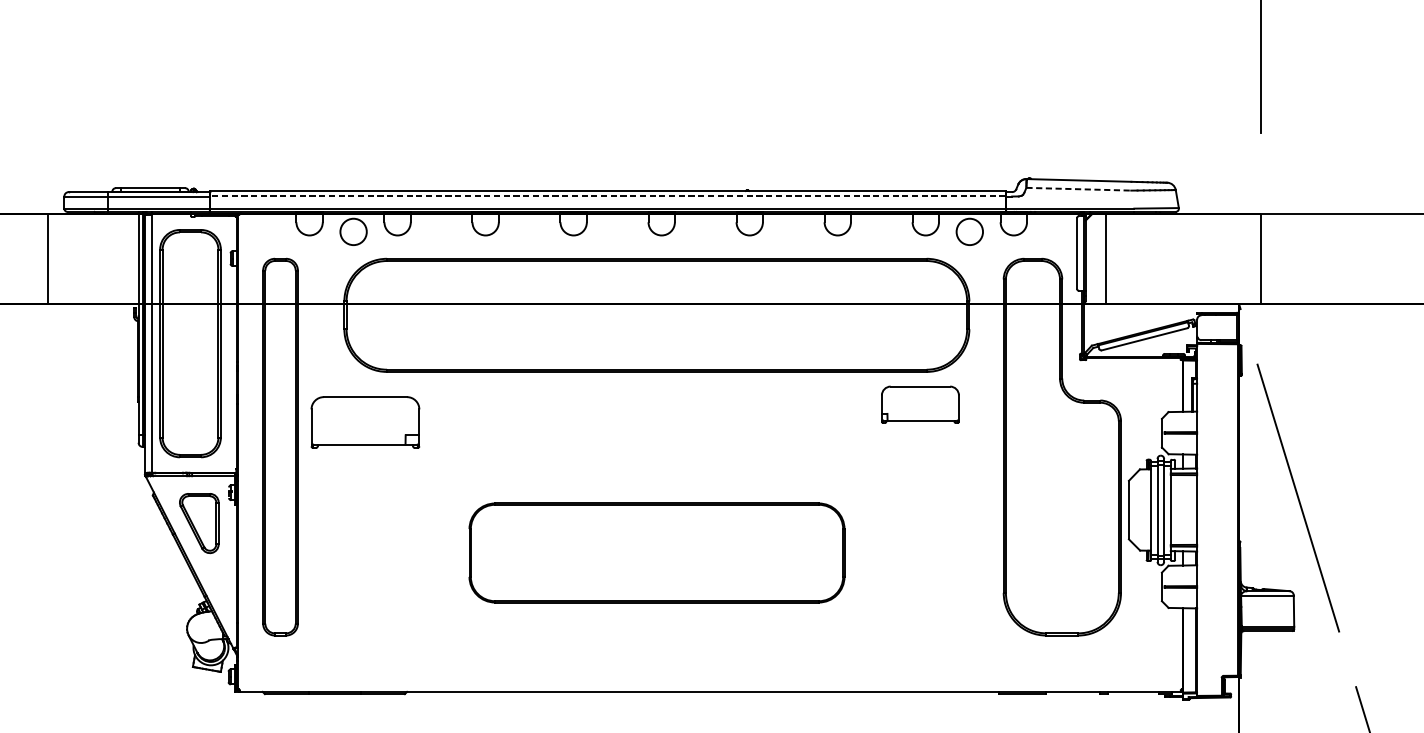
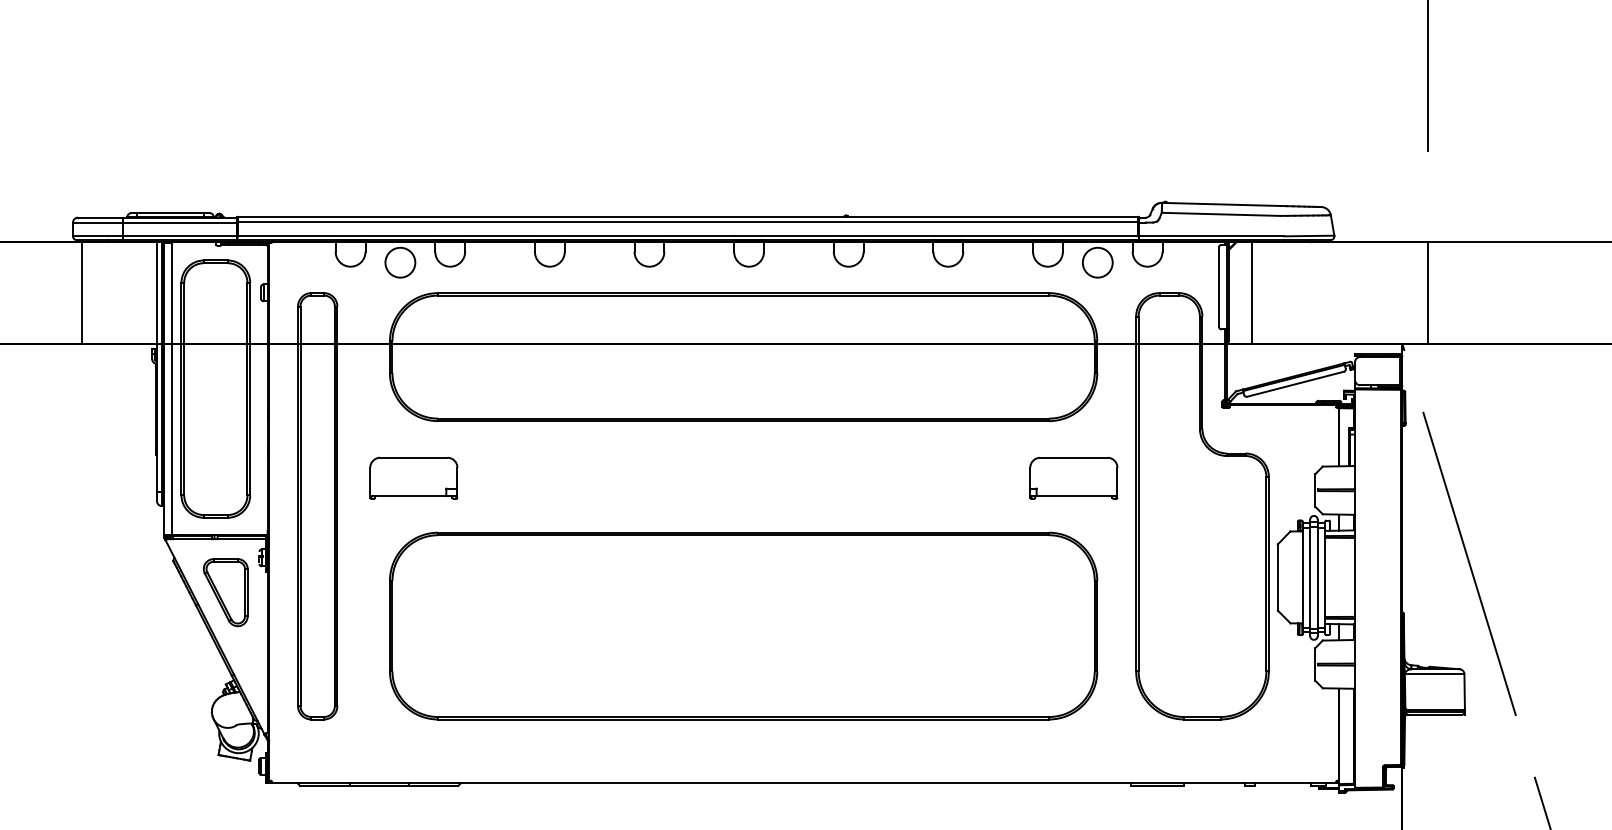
line: (1079, 189) -> (1221, 214), dashed -> solid
line: (607, 195) -> (687, 221), dashed -> solid
line: (47, 259) -> (82, 293), moved
part: (920, 404) -> (1073, 477), moved
part: (365, 421) -> (413, 477), size x0.71
part: (656, 552) -> (743, 625), size x1.67

